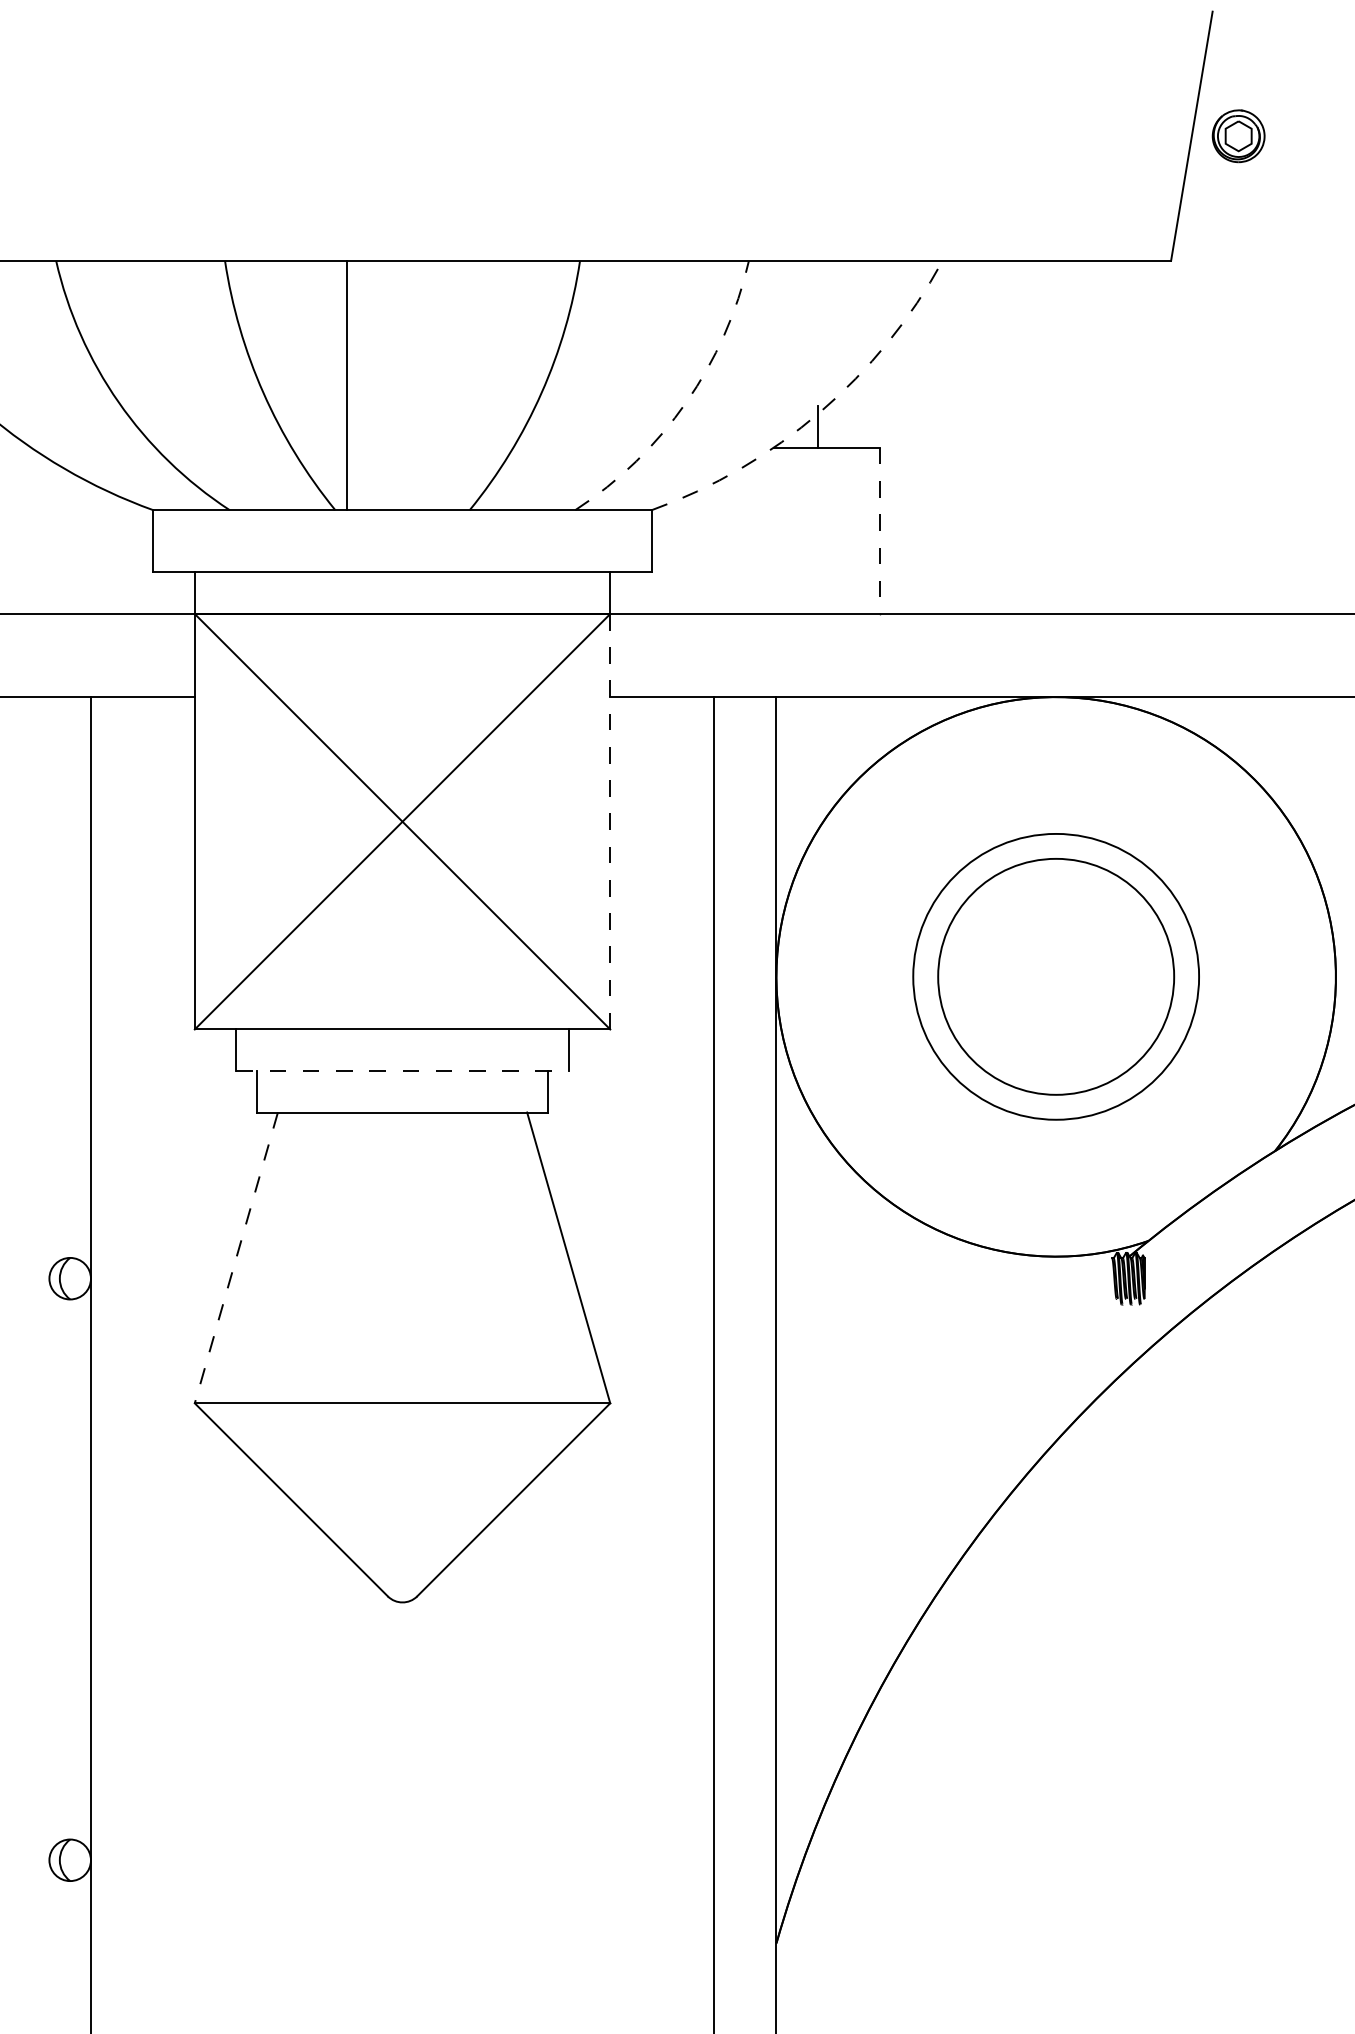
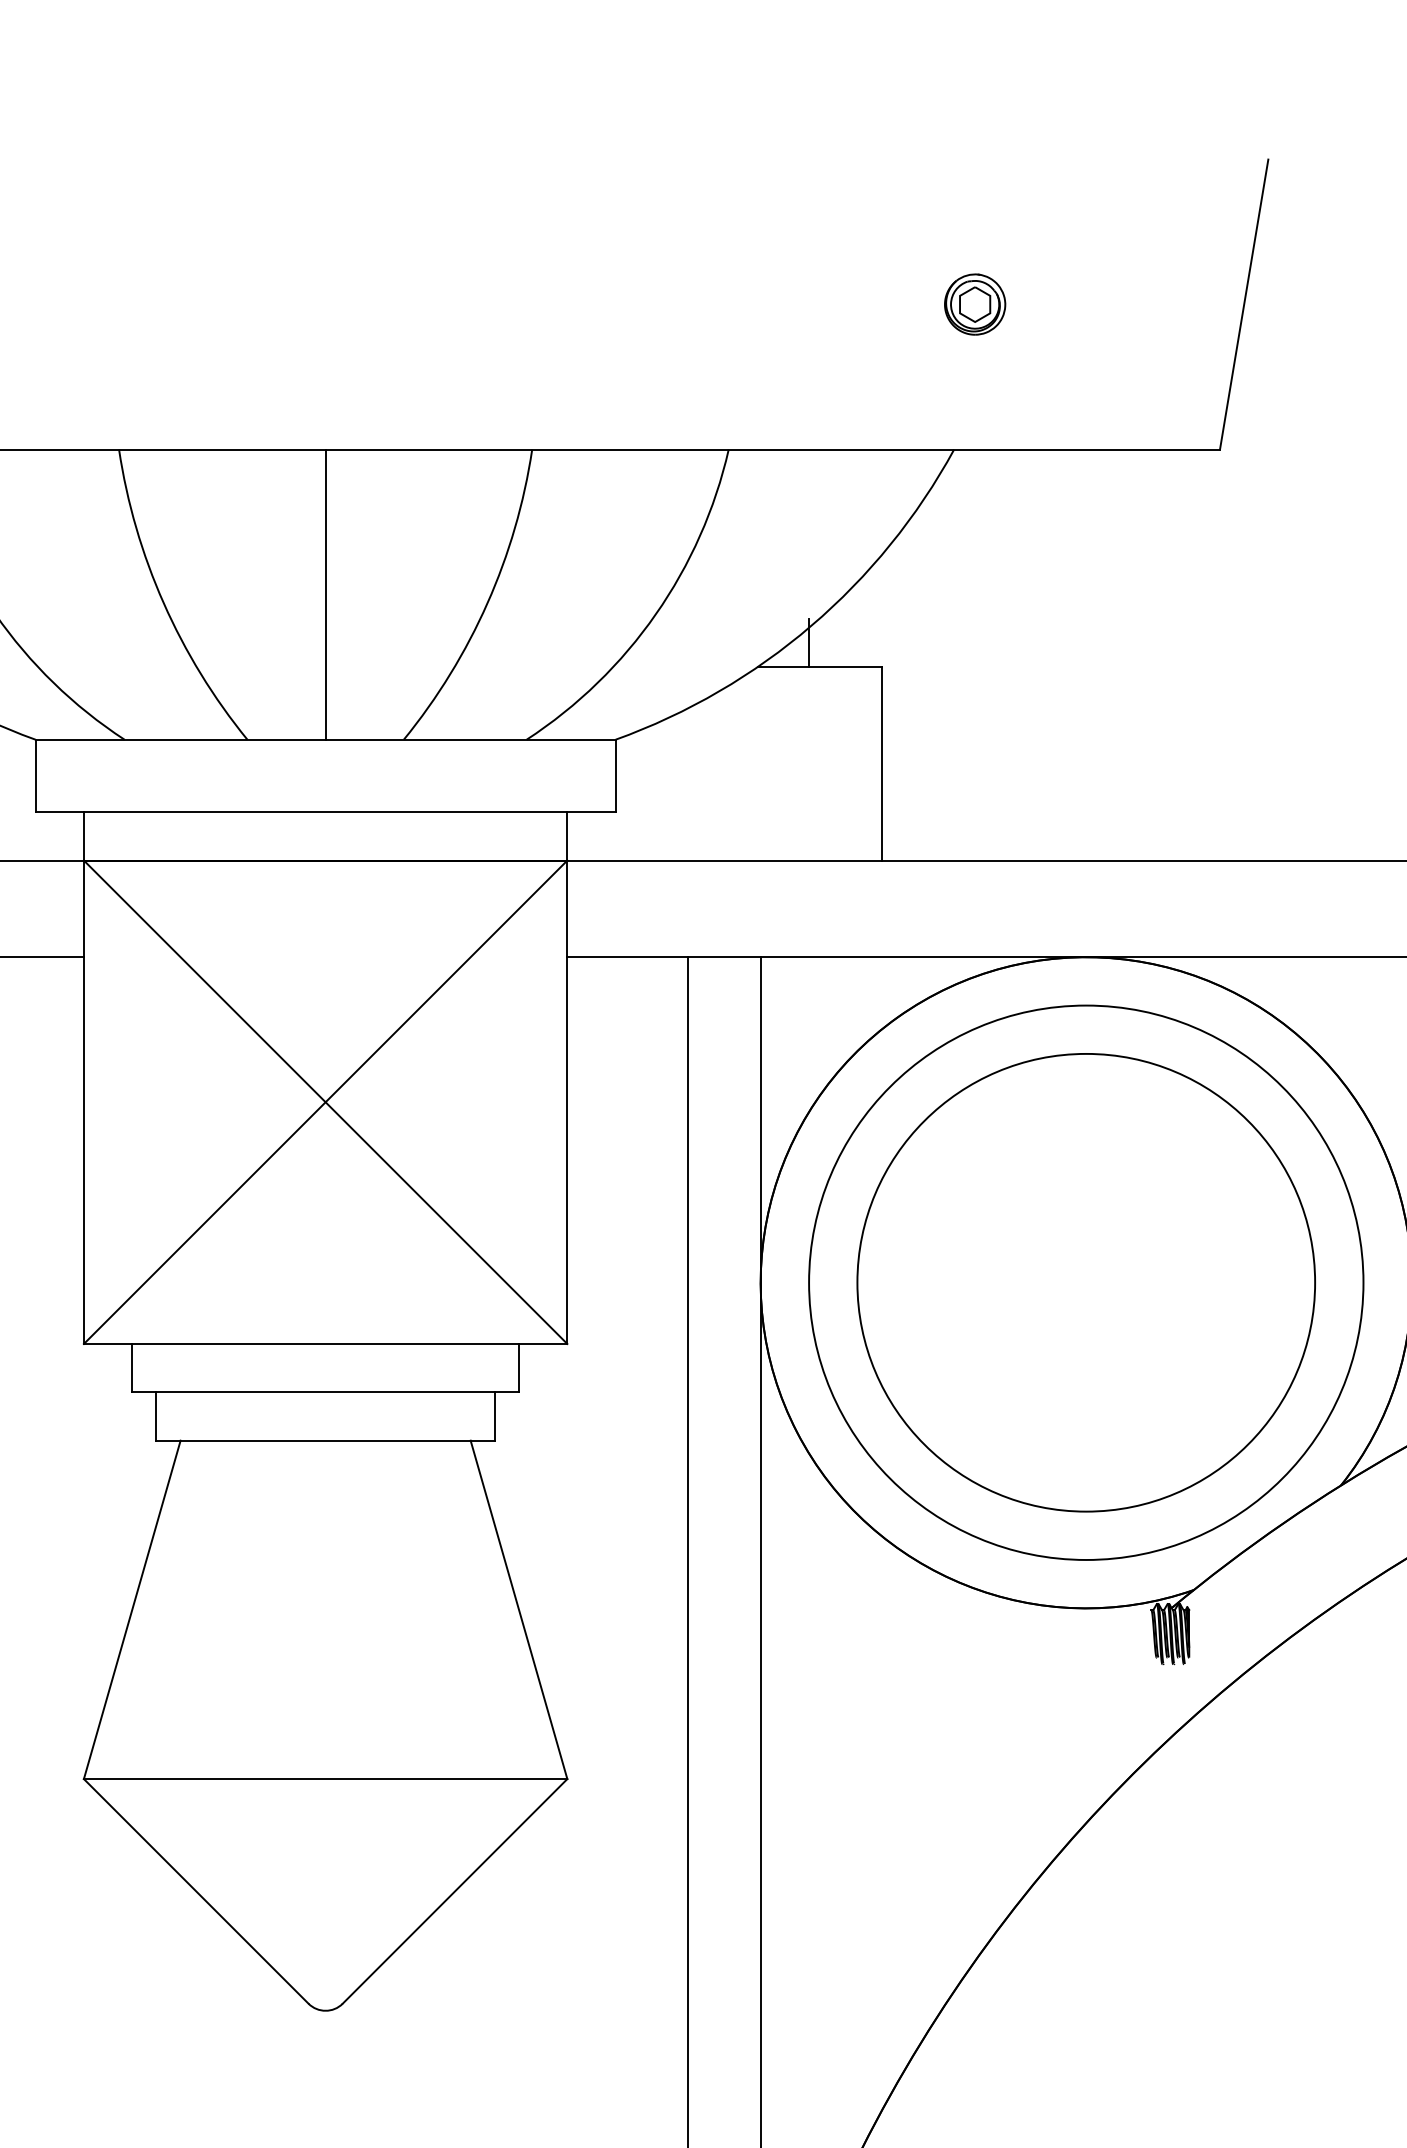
part: (1238, 136) -> (974, 304), moved
line: (346, 385) -> (325, 594), moved
arc: (686, 402) -> (656, 614), dashed -> solid
arc: (820, 412) -> (812, 626), dashed -> solid
line: (880, 531) -> (881, 764), dashed -> solid
line: (610, 821) -> (567, 1101), dashed -> solid
circle: (1055, 976) -> (1085, 1282), size x1.67
circle: (1055, 976) -> (1085, 1282), size x1.67
line: (403, 1070) -> (326, 1391), dashed -> solid
line: (236, 1258) -> (132, 1610), dashed -> solid

